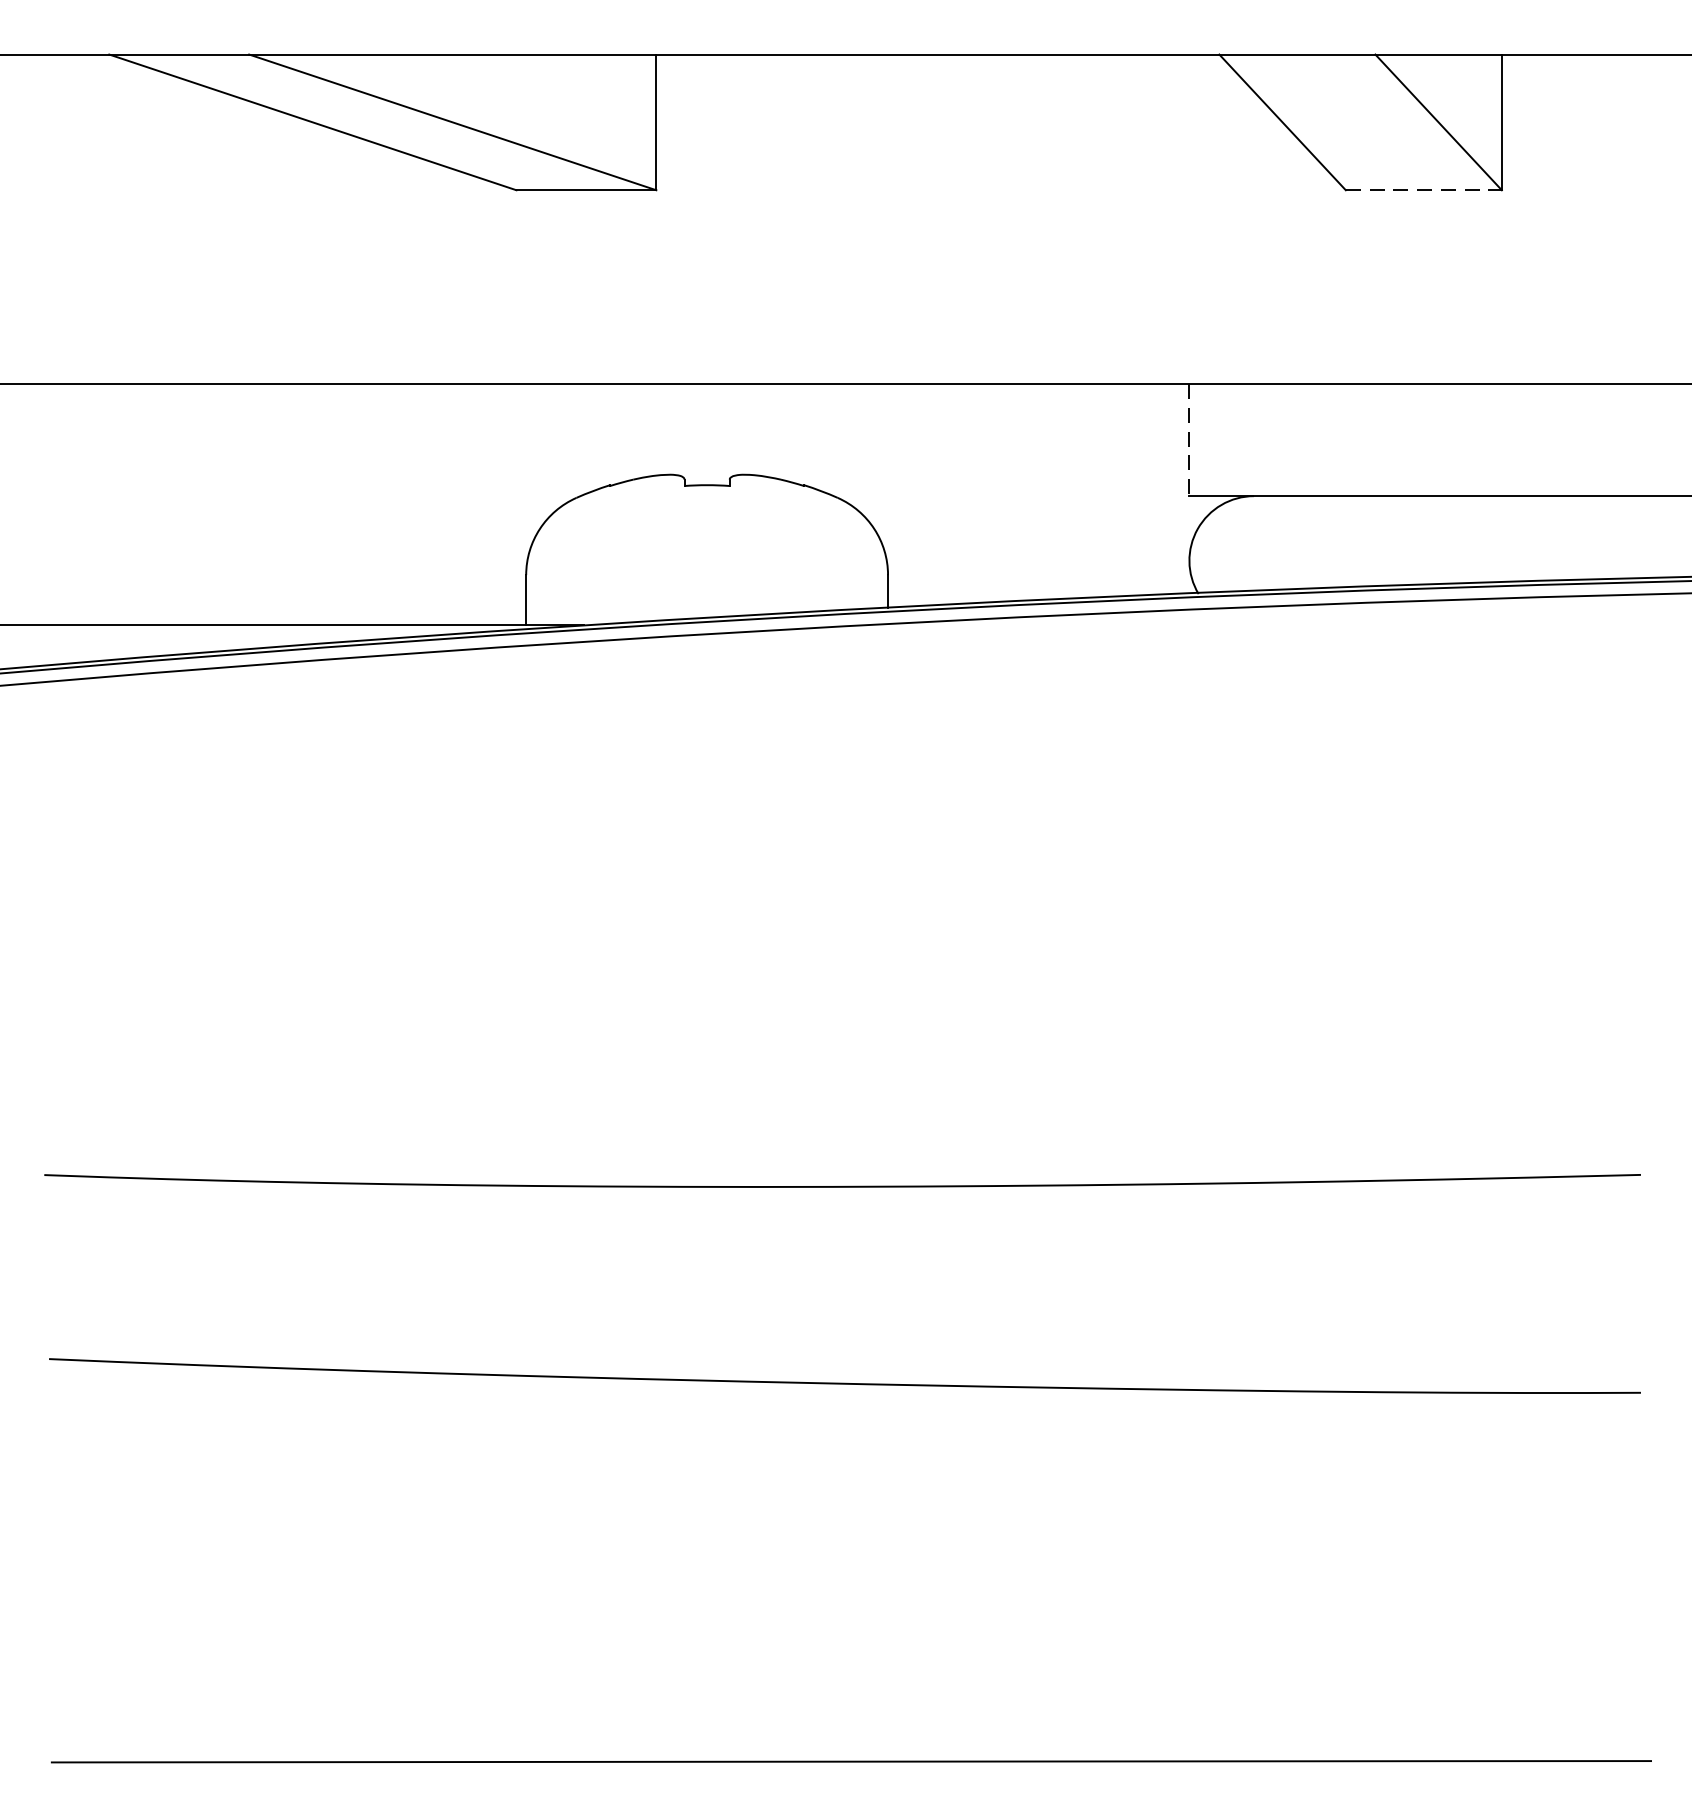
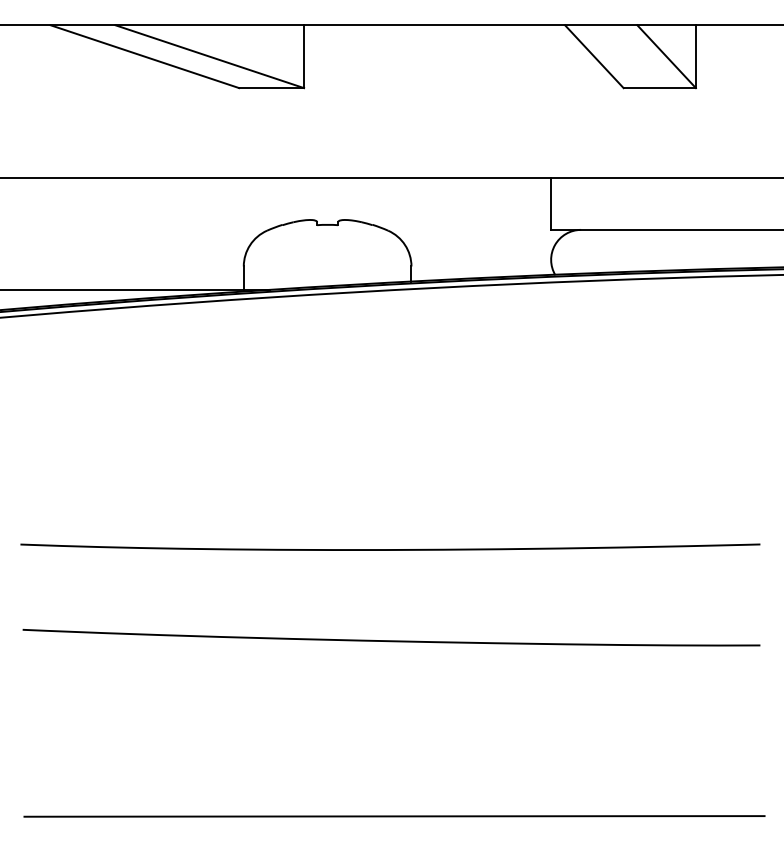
line: (1425, 191) -> (660, 88), dashed -> solid
line: (1190, 439) -> (551, 203), dashed -> solid

